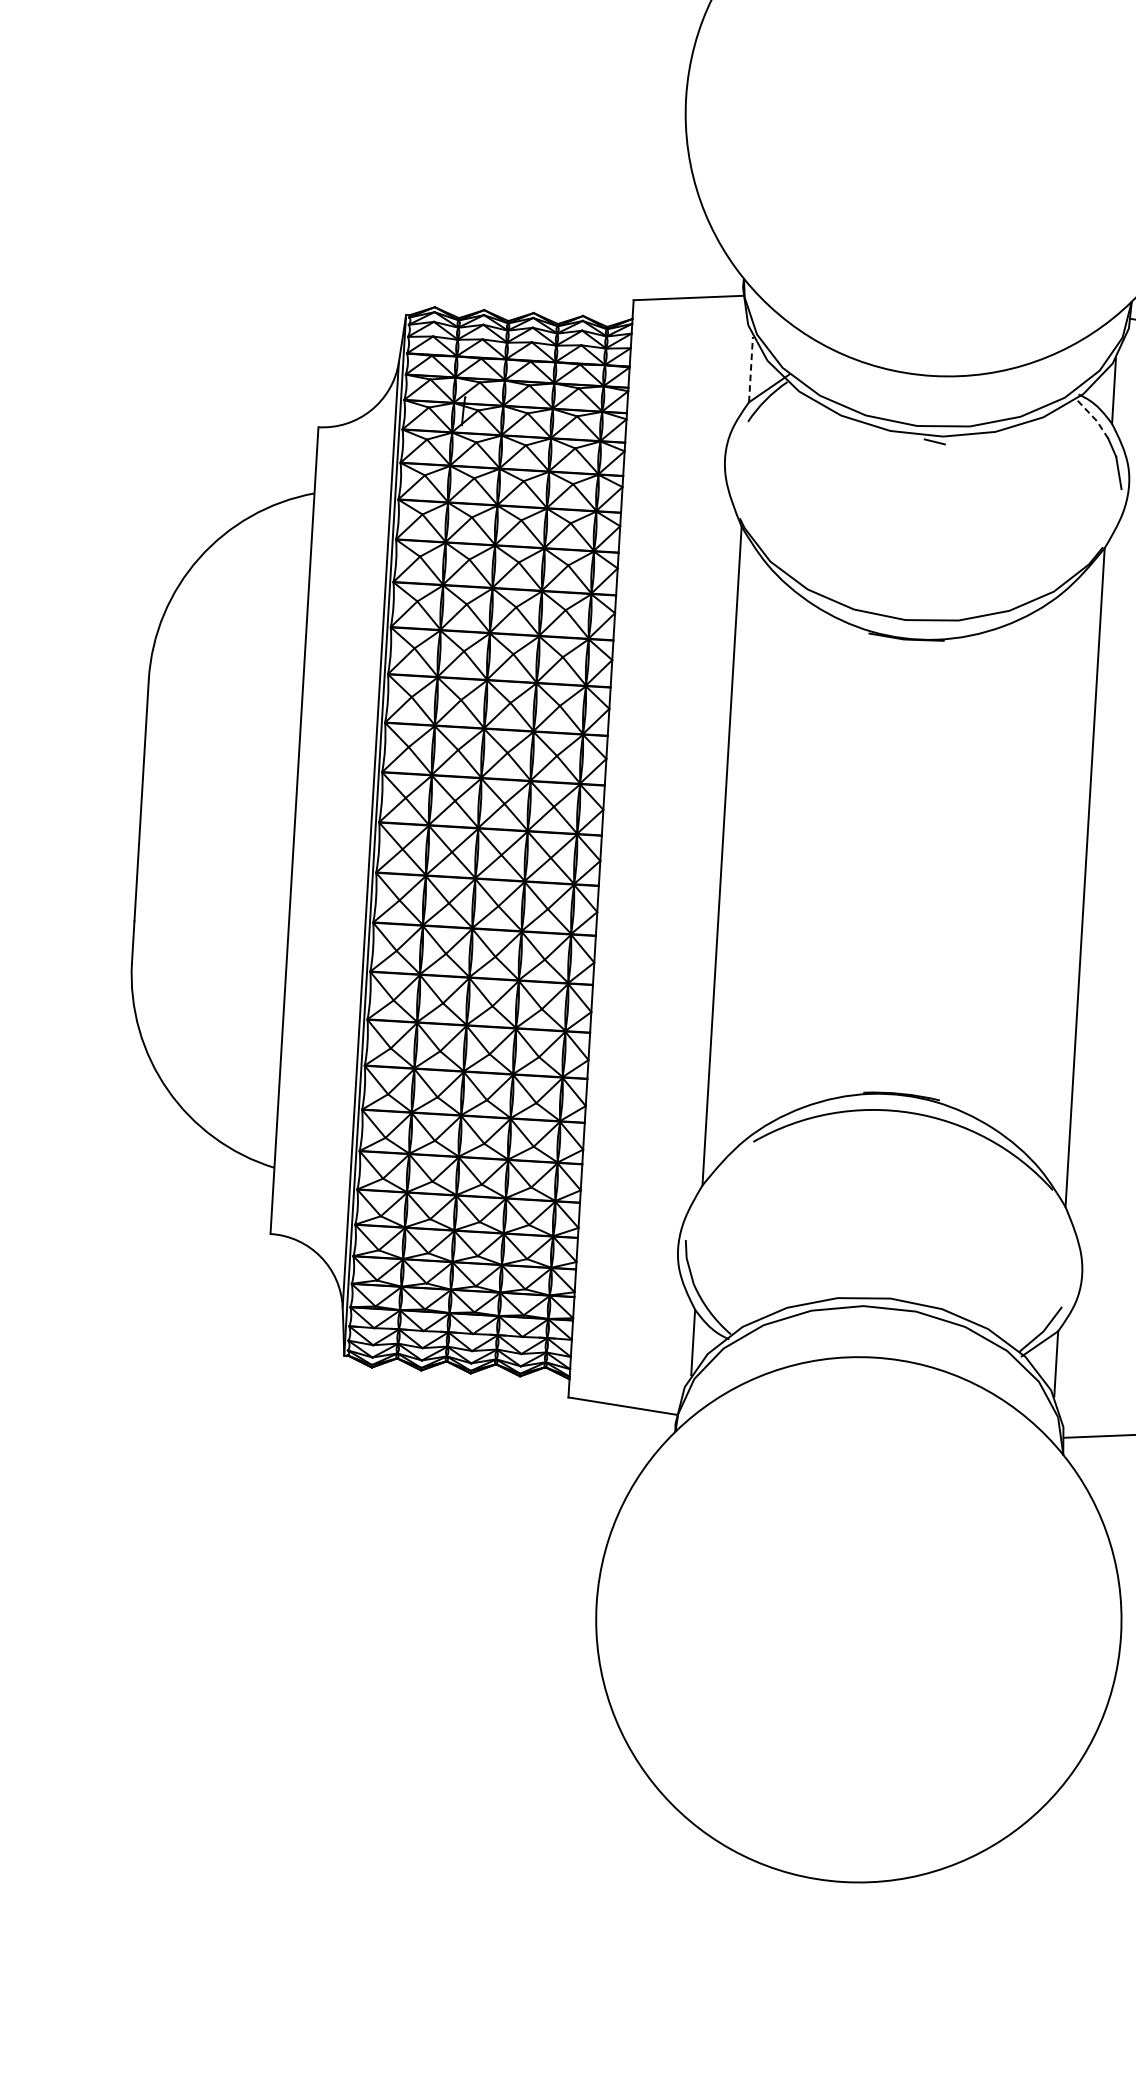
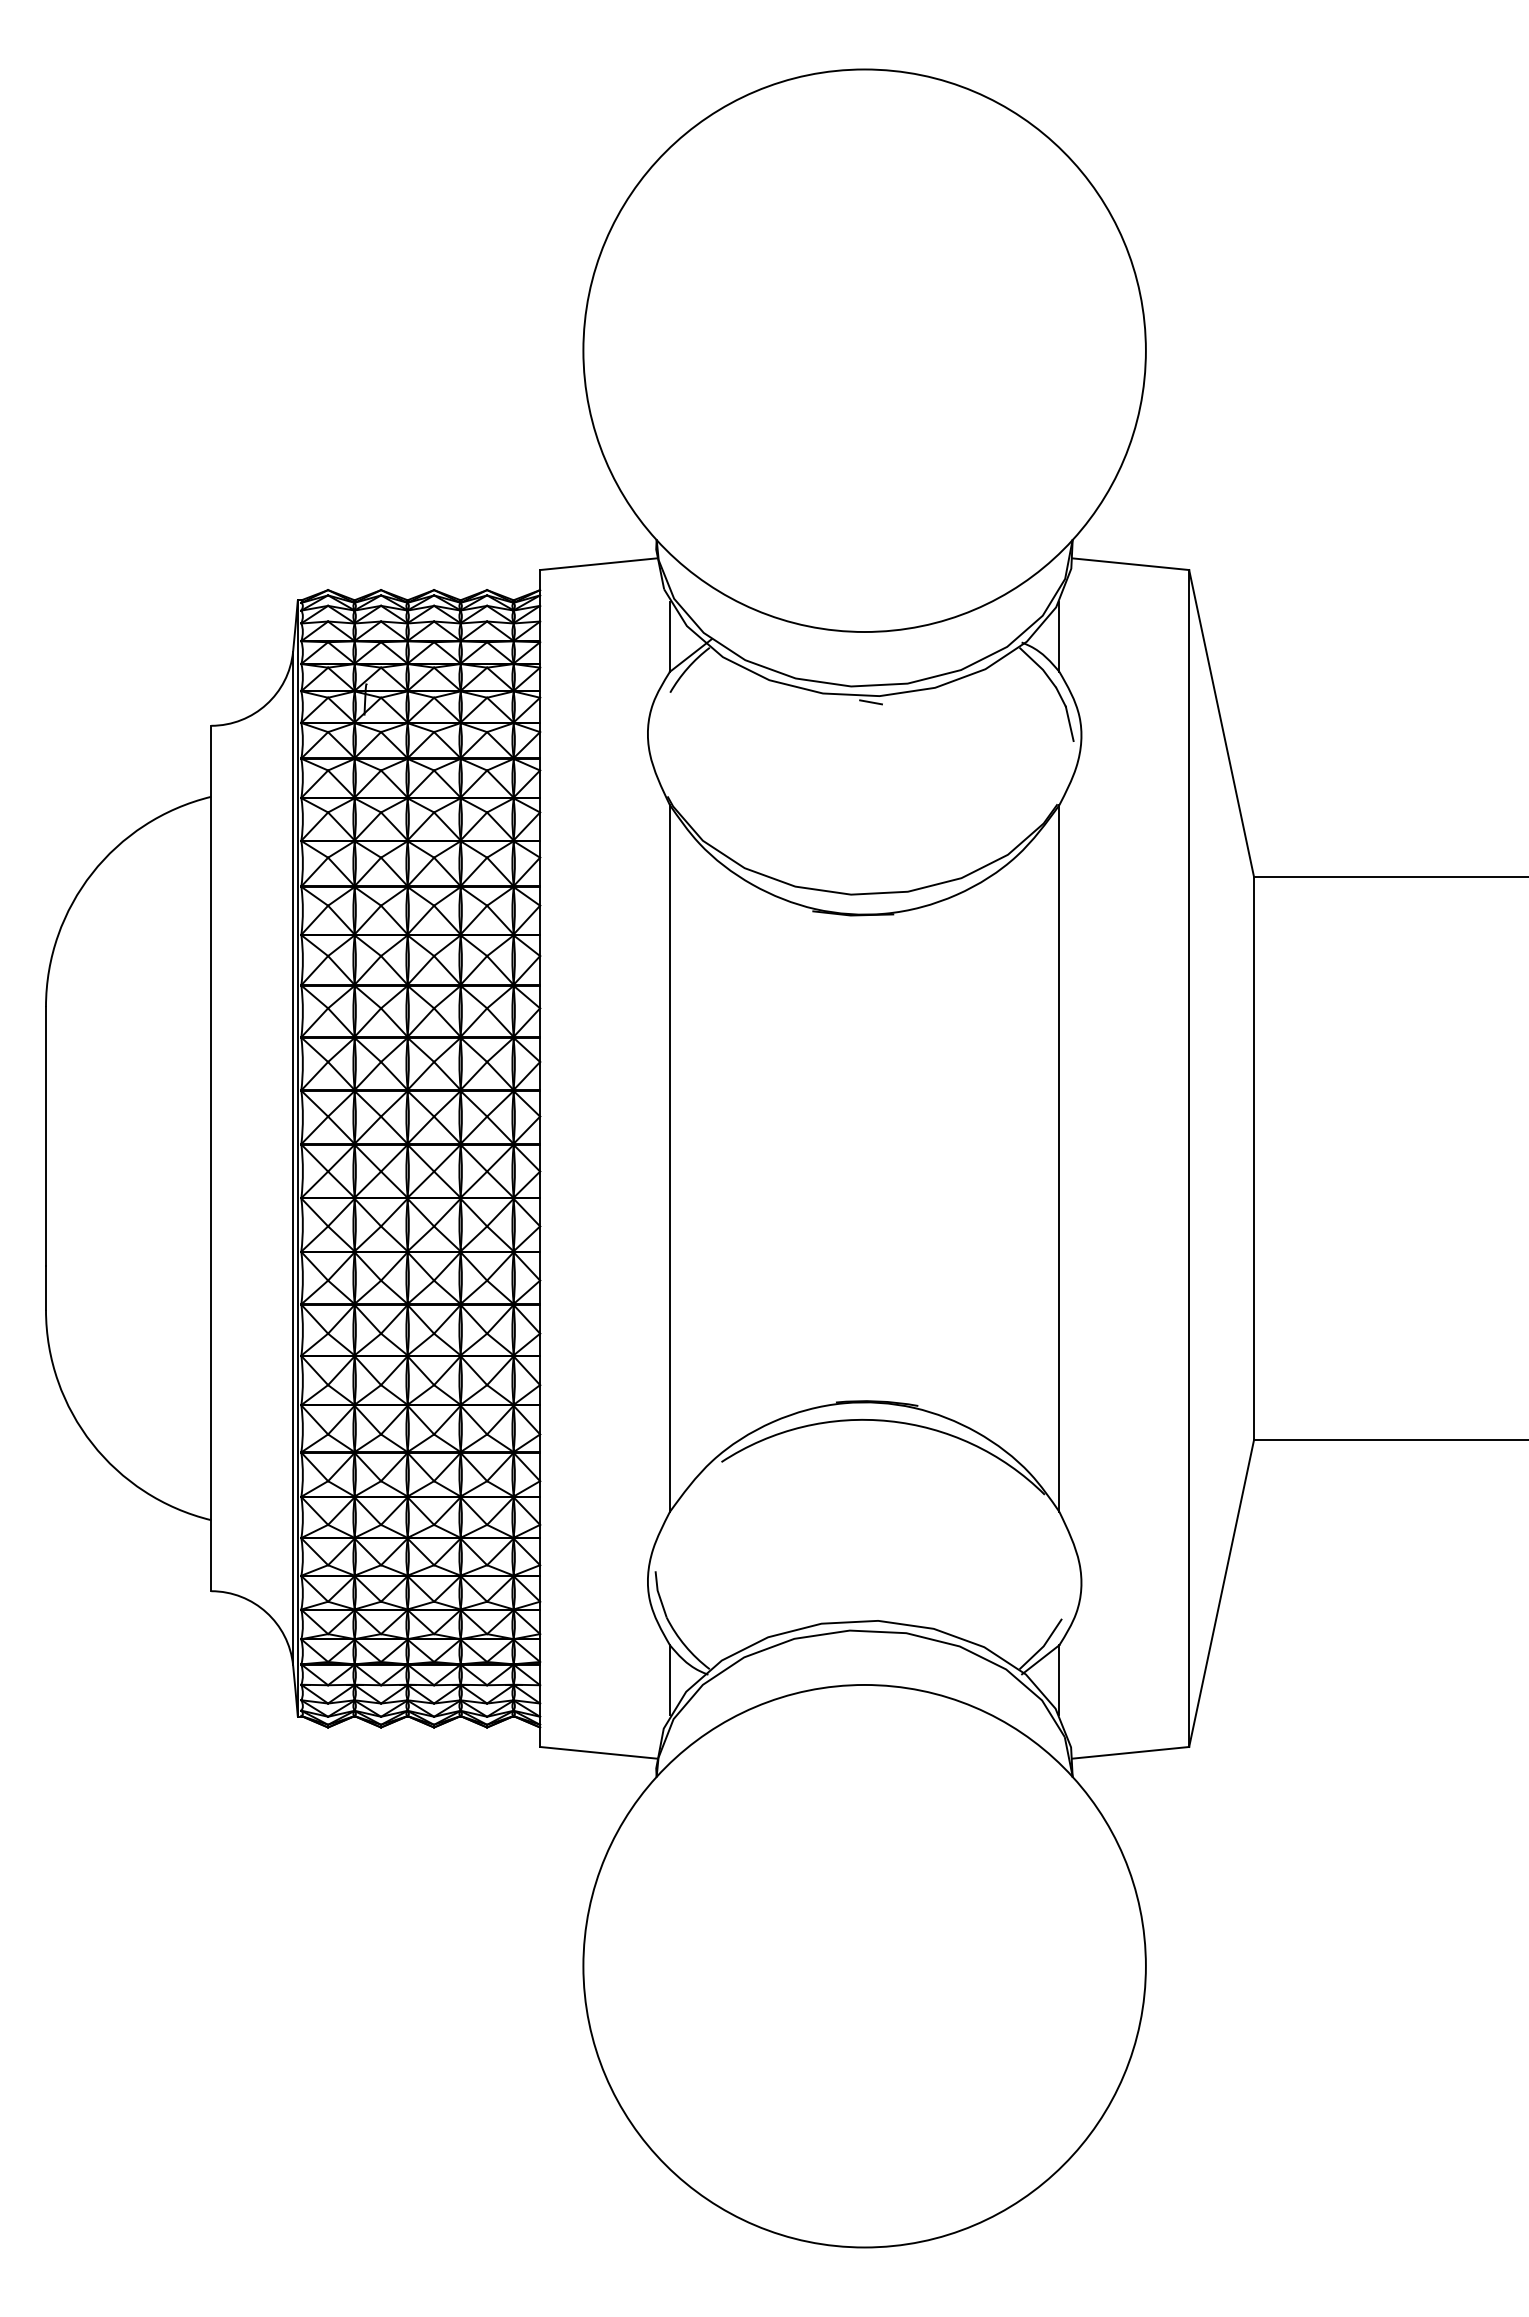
line: (750, 369) -> (669, 636), dashed -> solid
line: (1093, 417) -> (1039, 666), dashed -> solid

